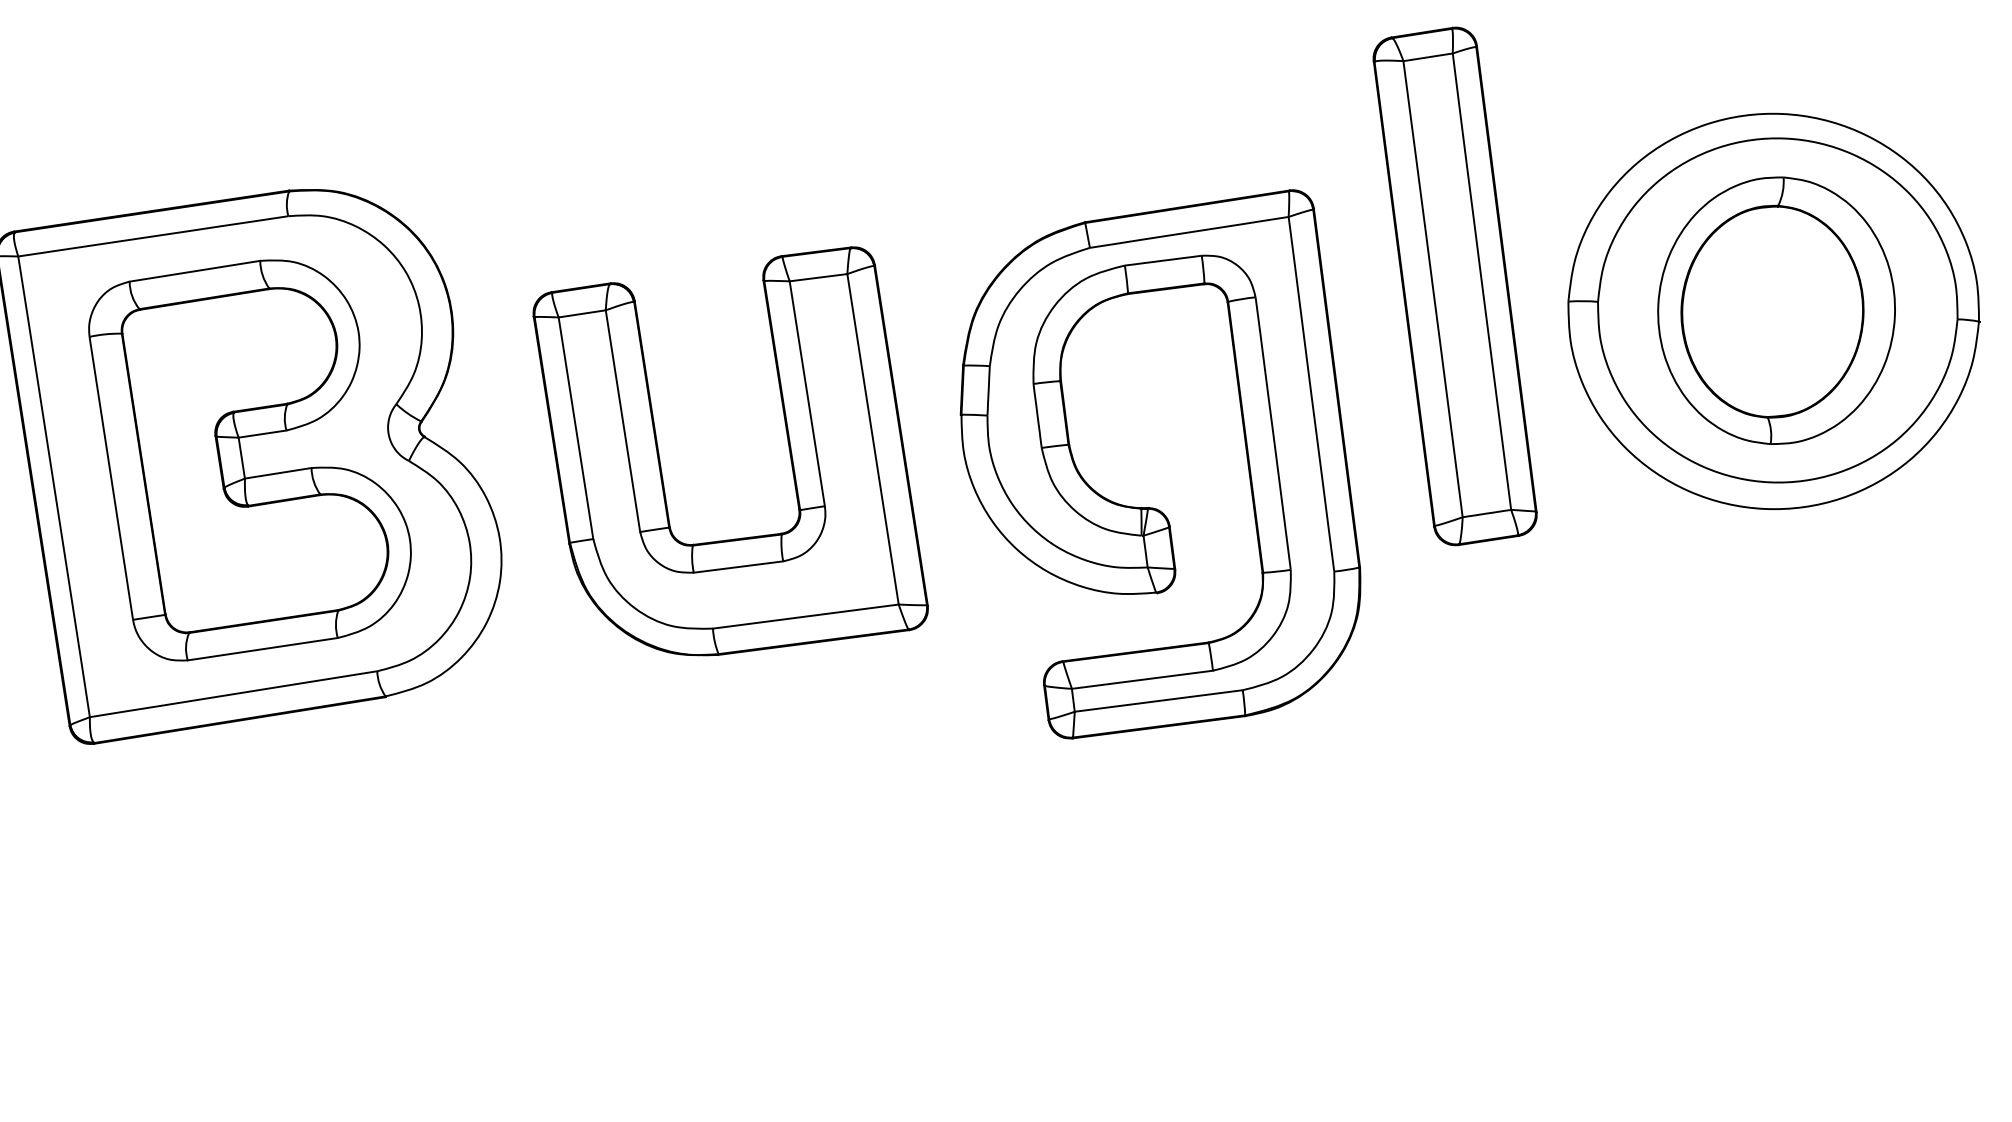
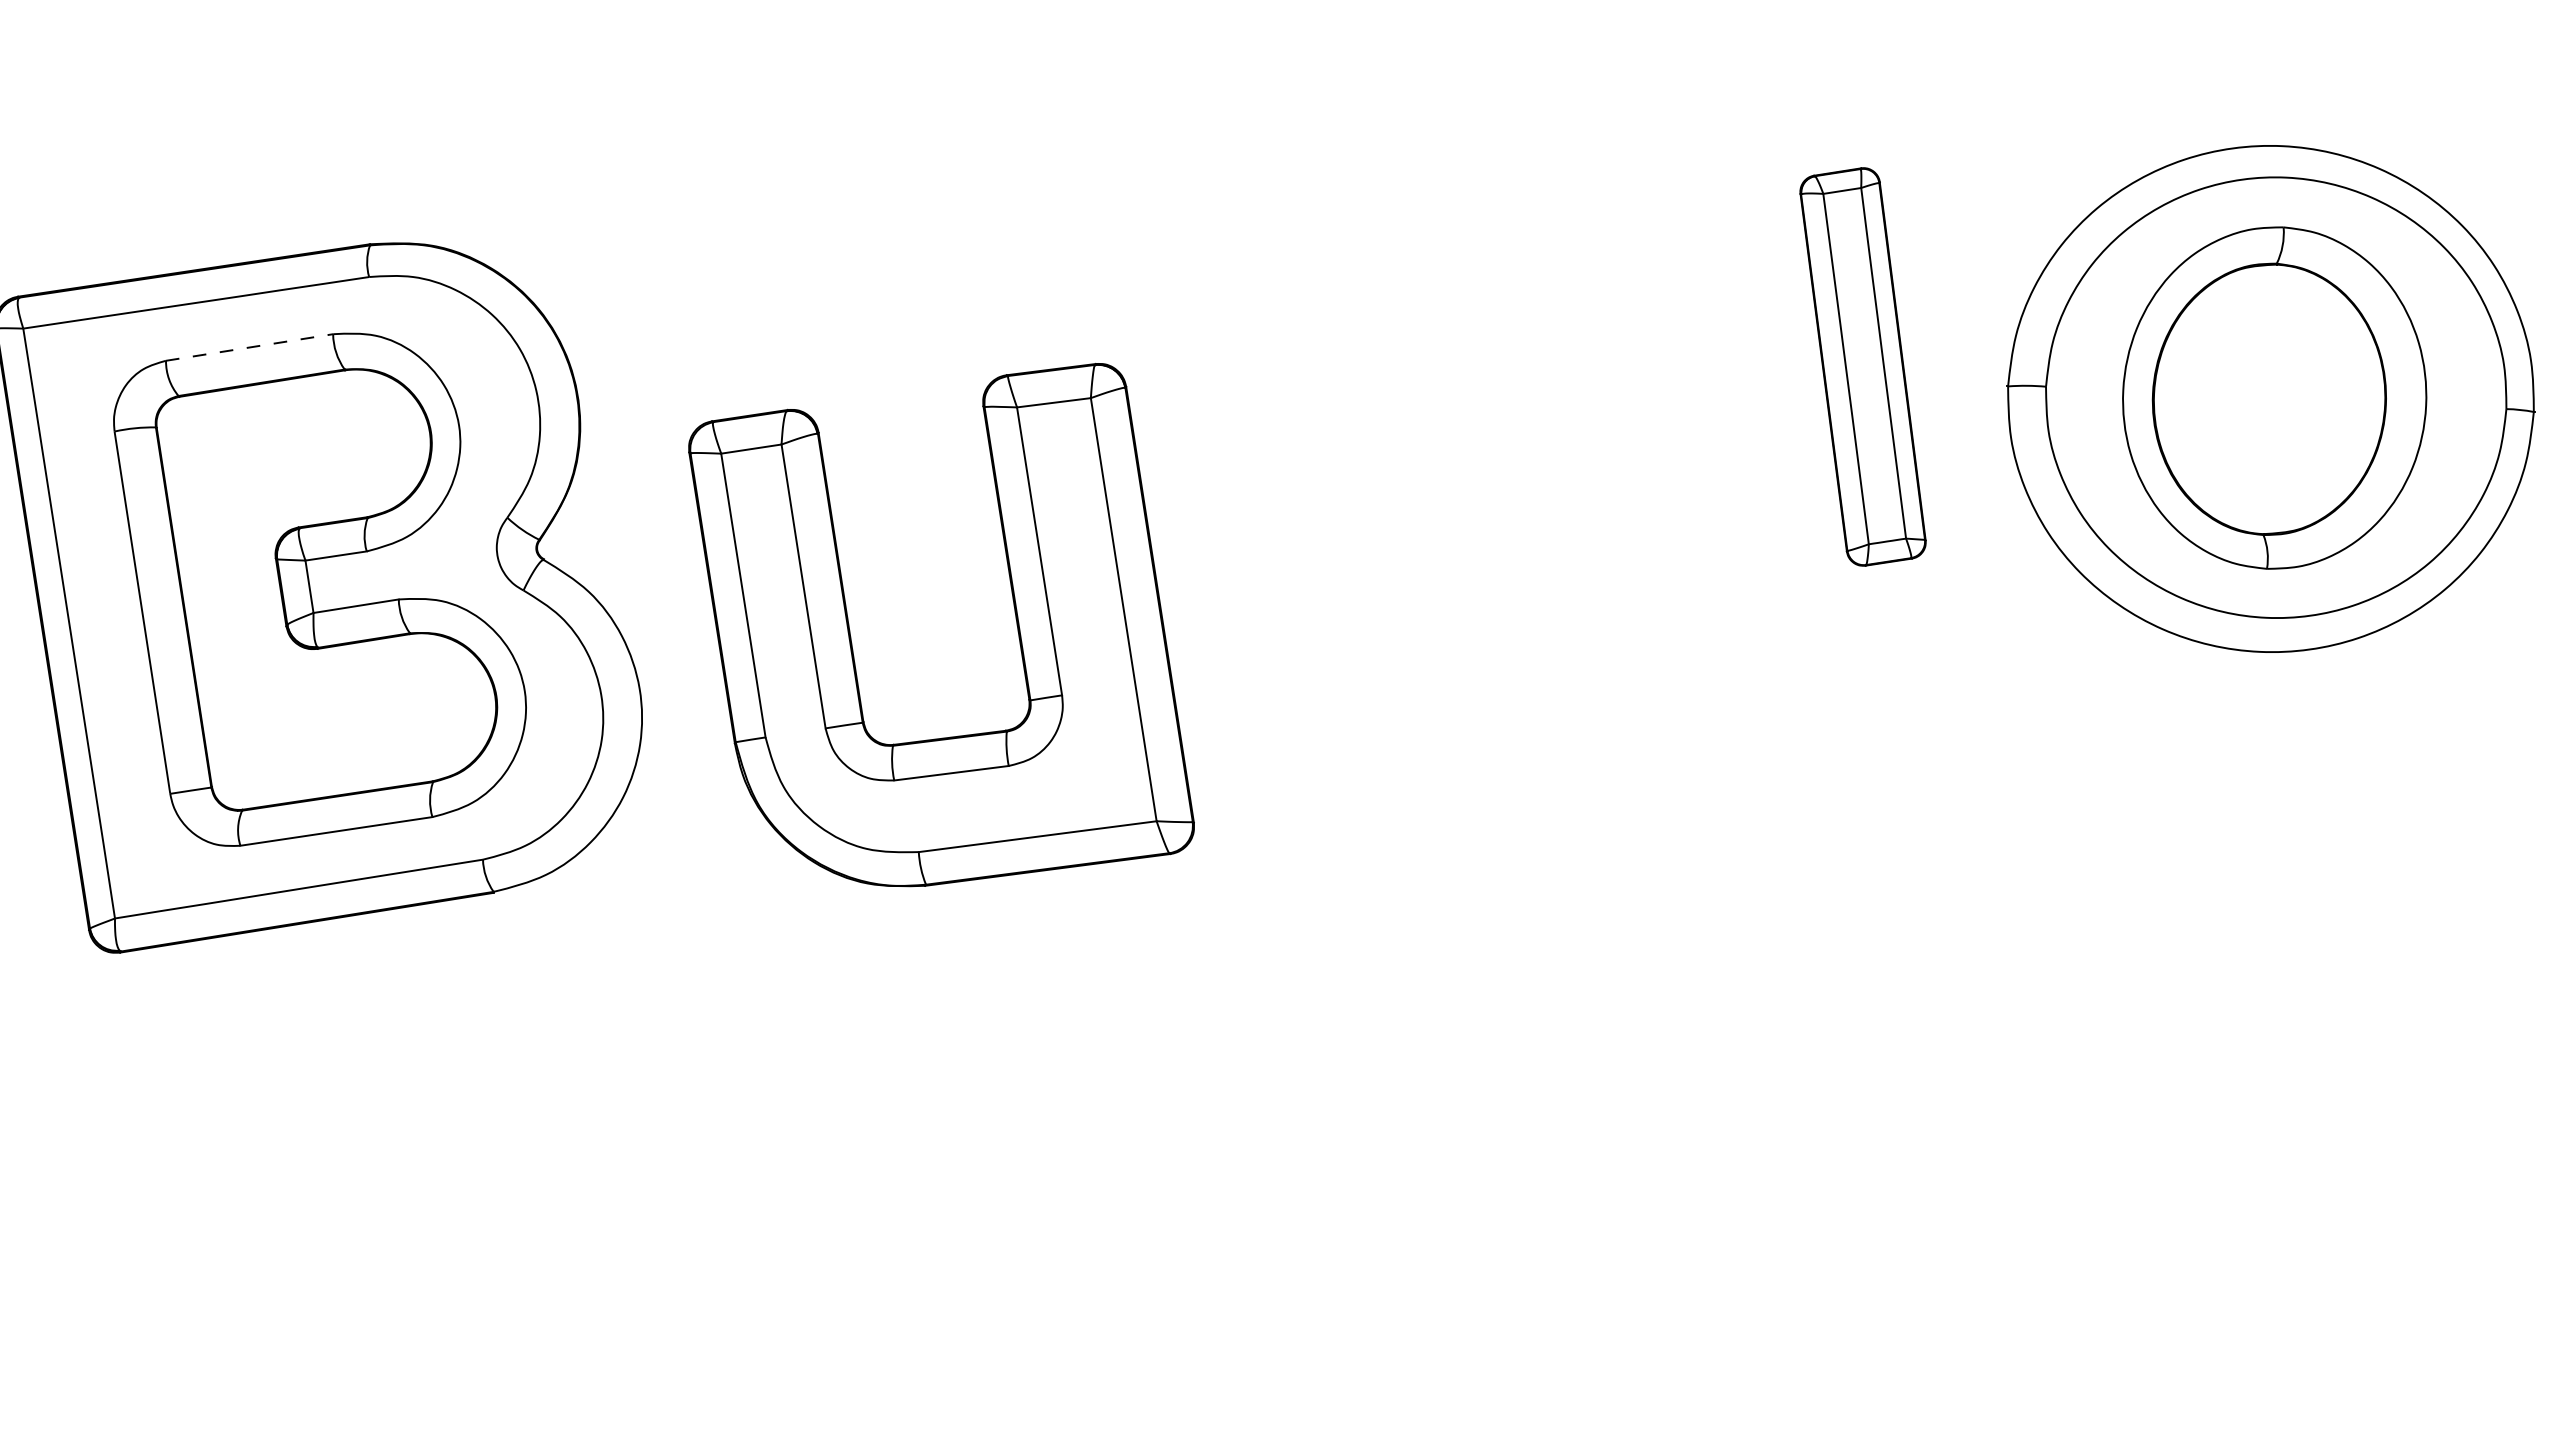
line: (194, 271) -> (249, 347), solid -> dashed
part: (1454, 286) -> (1862, 366), size x0.6
part: (787, 441) -> (1014, 612), moved
part: (1153, 507) -> (1477, 650), removed

